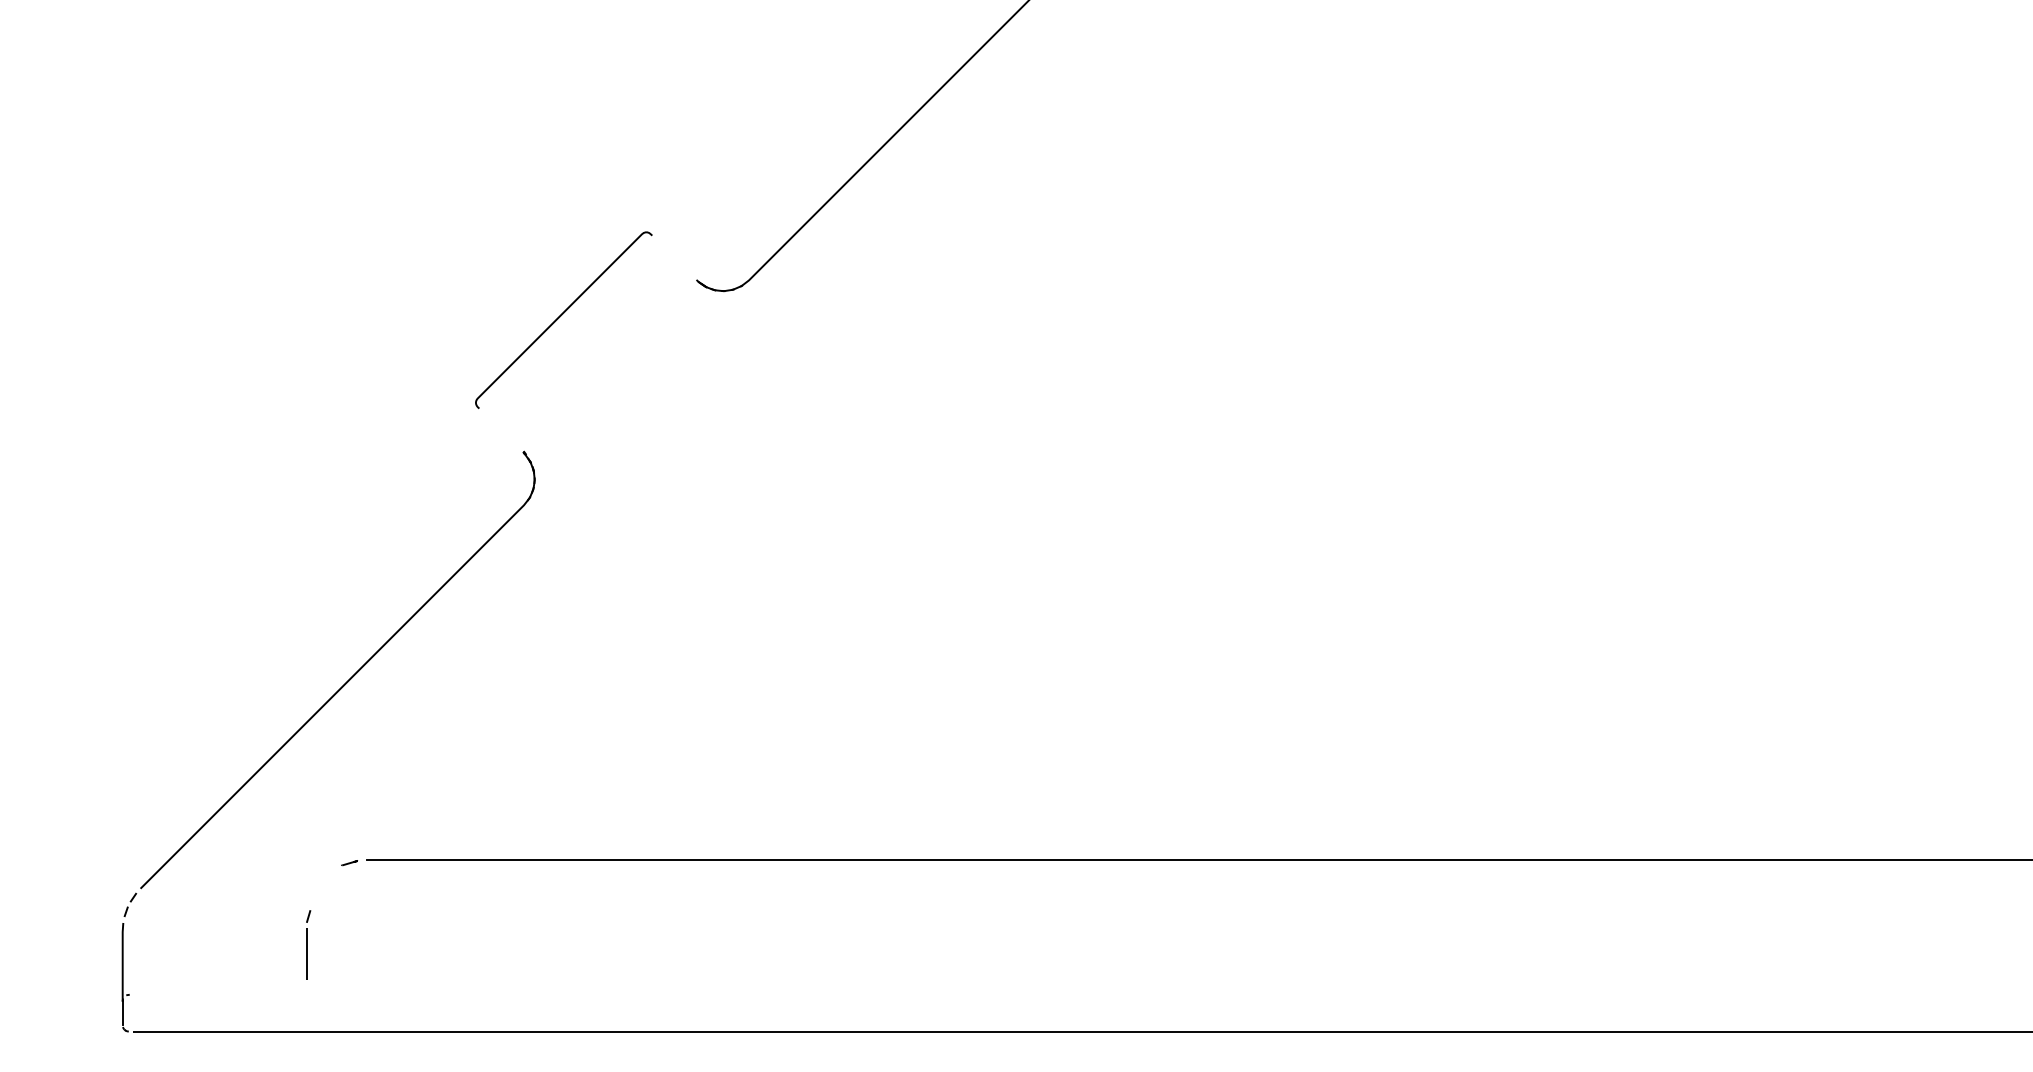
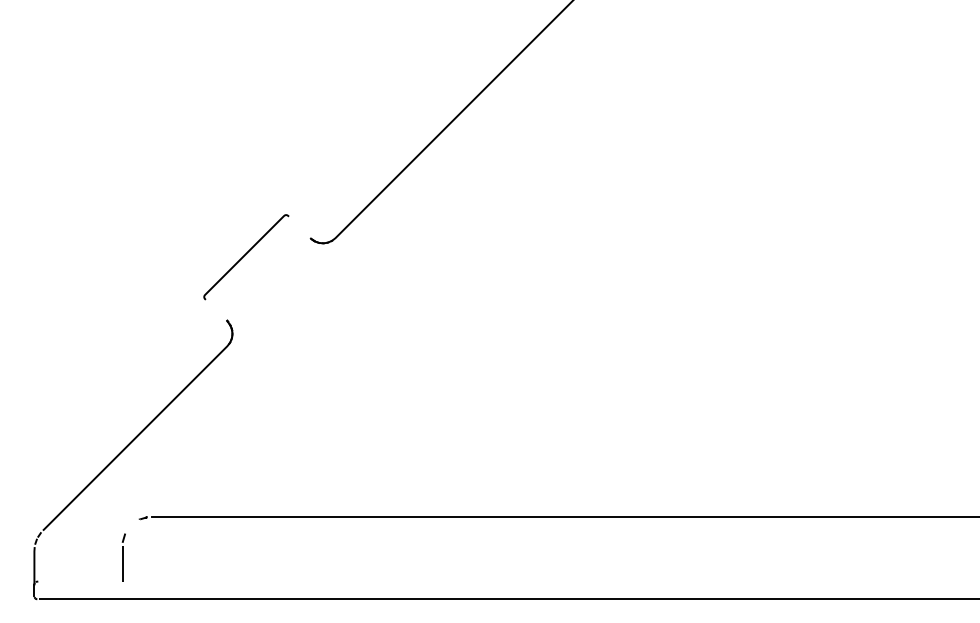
part: (308, 944) -> (123, 557), size x1.43

